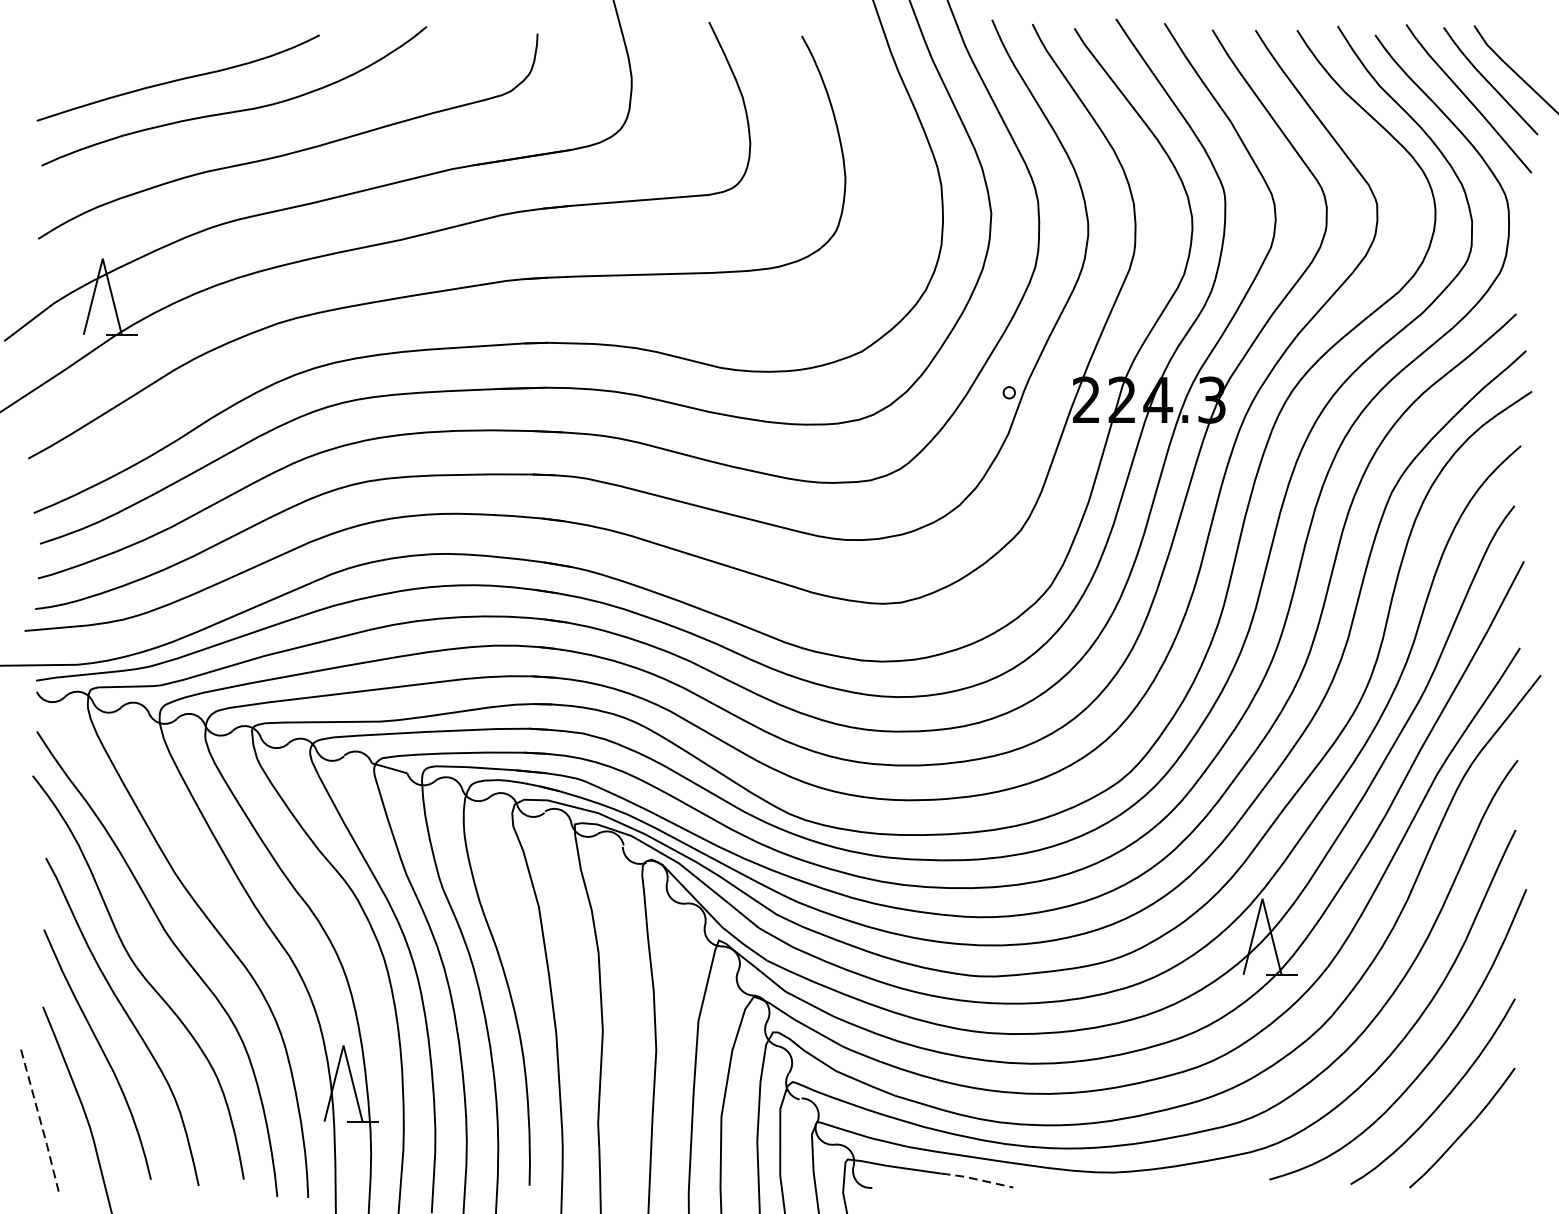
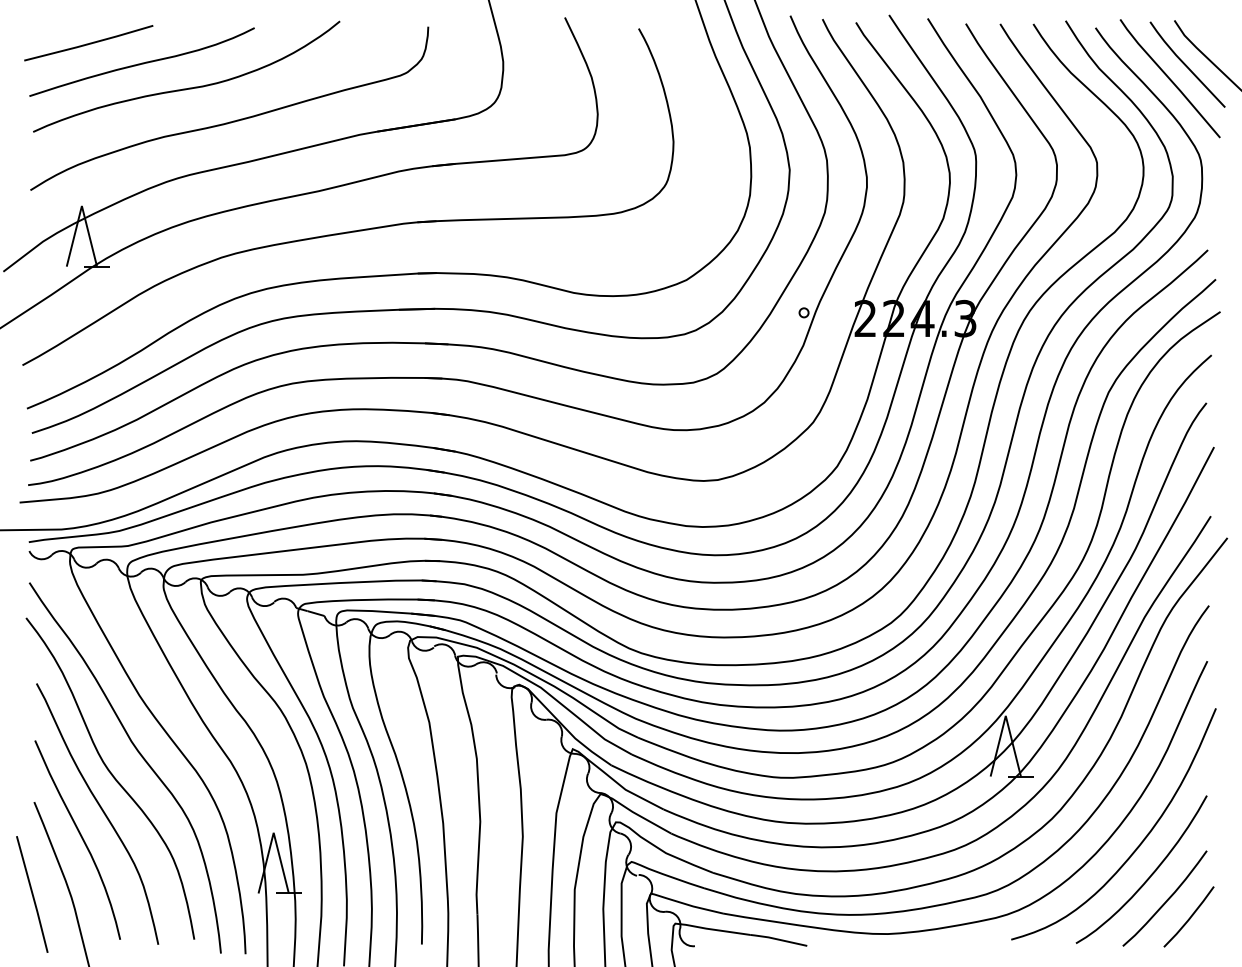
line: (111, 54) -> (88, 43), added
line: (40, 1124) -> (32, 895), dashed -> solid
line: (1493, 1151) -> (1189, 917), added
line: (977, 1179) -> (778, 939), dashed -> solid

